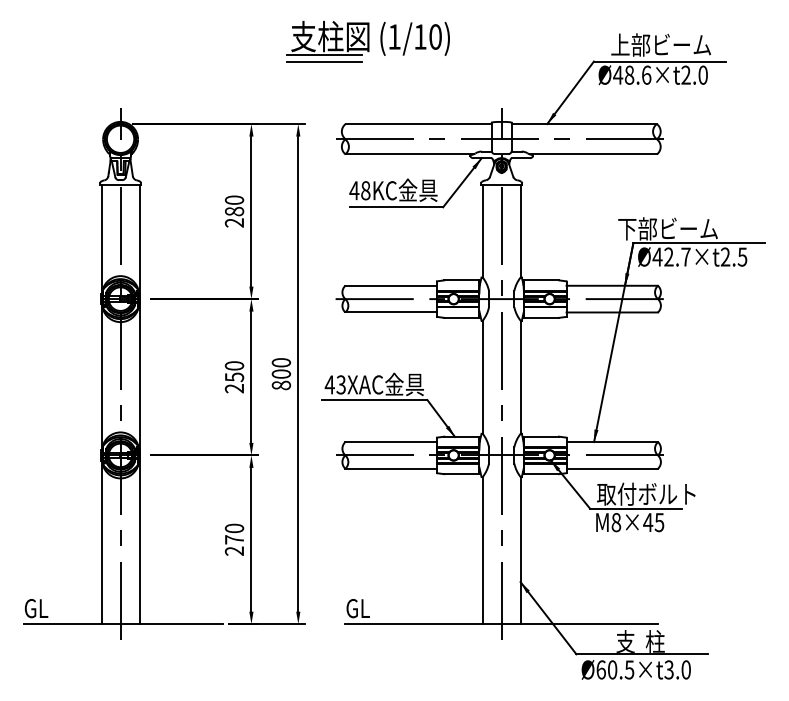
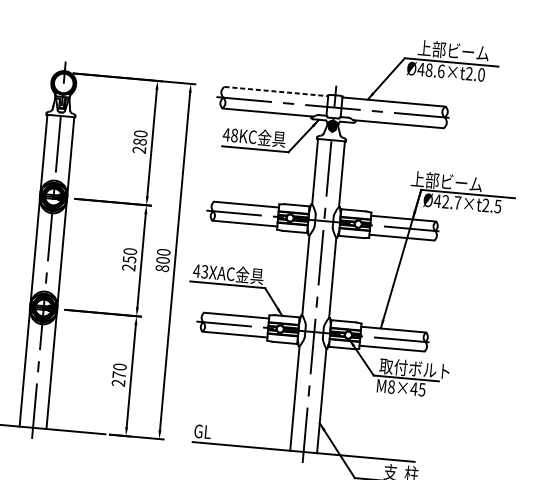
part: (367, 41) -> (245, 29), removed
line: (419, 124) -> (276, 91), solid -> dashed
text: (627, 228) -> (418, 178), 下部ビーム -> 上部ビーム

